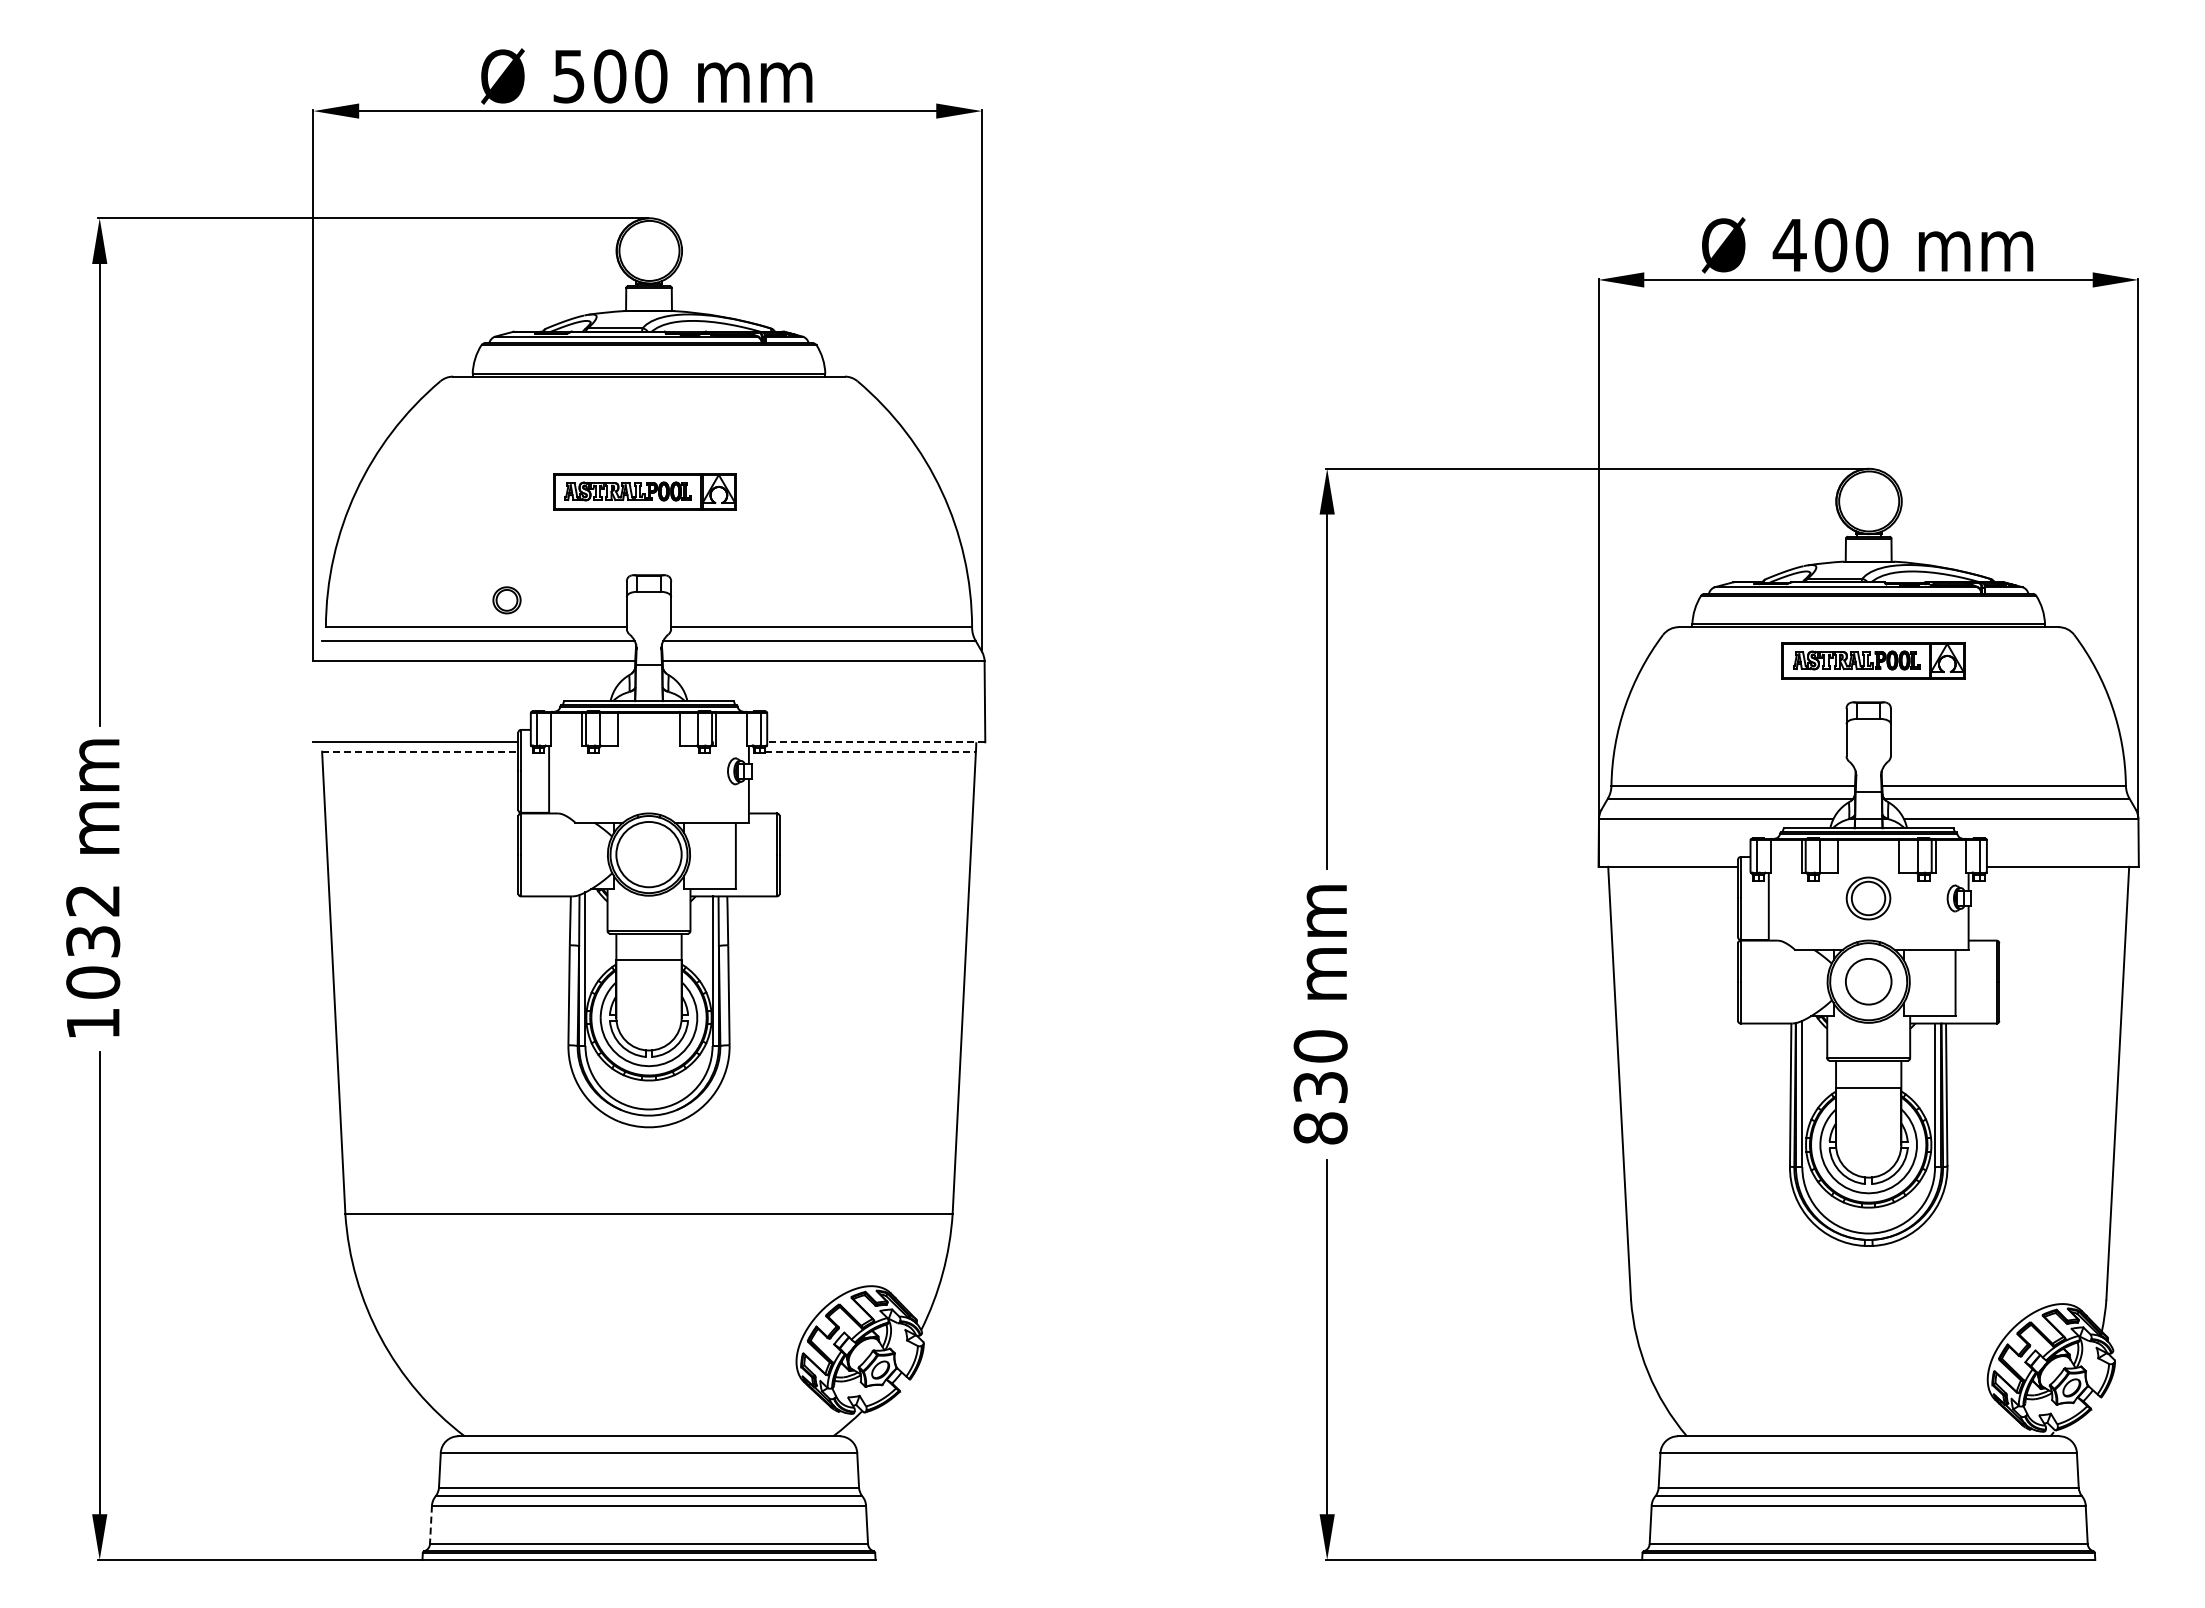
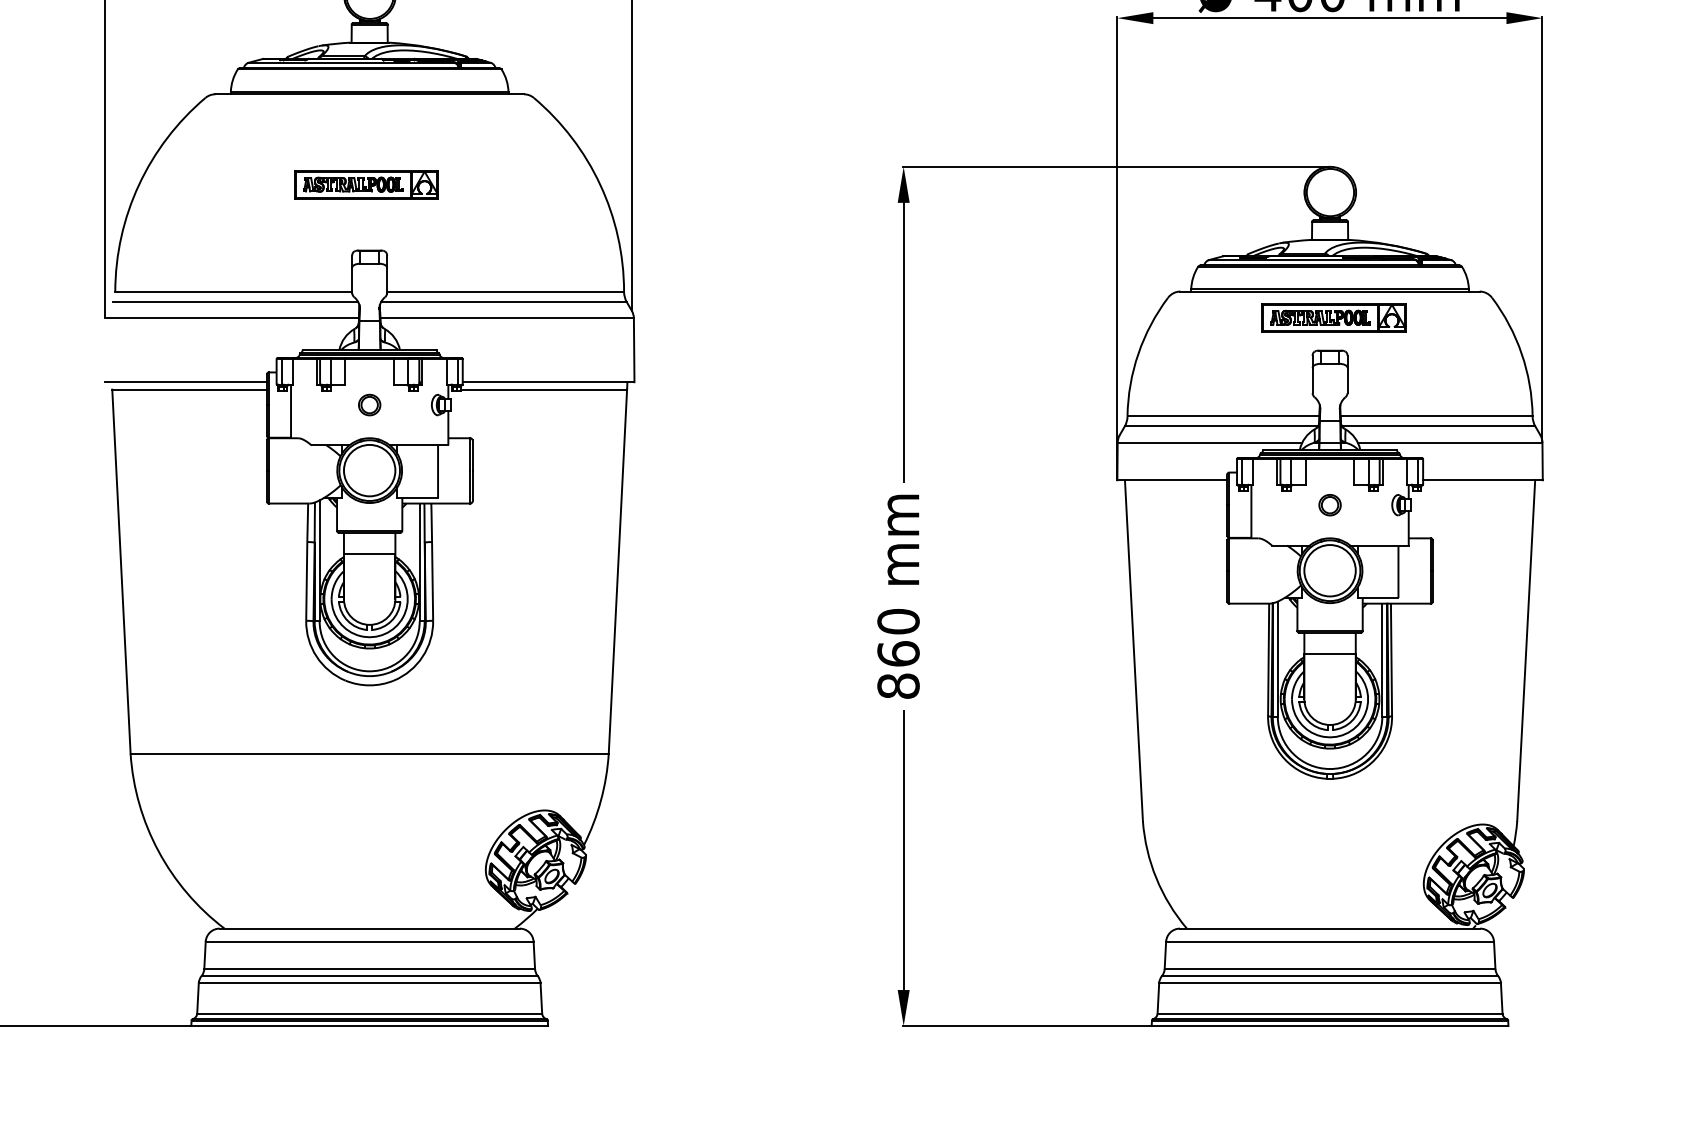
part: (506, 600) -> (369, 405), moved
line: (875, 742) -> (548, 382), dashed -> solid
line: (420, 751) -> (189, 389), dashed -> solid
line: (870, 751) -> (544, 389), dashed -> solid
part: (1868, 898) -> (1329, 505), size x0.62
circle: (1868, 981) -> (1329, 570), size x1.43
text: (1320, 1087) -> (898, 654), 830 -> 860
line: (430, 1525) -> (197, 998), dashed -> solid

